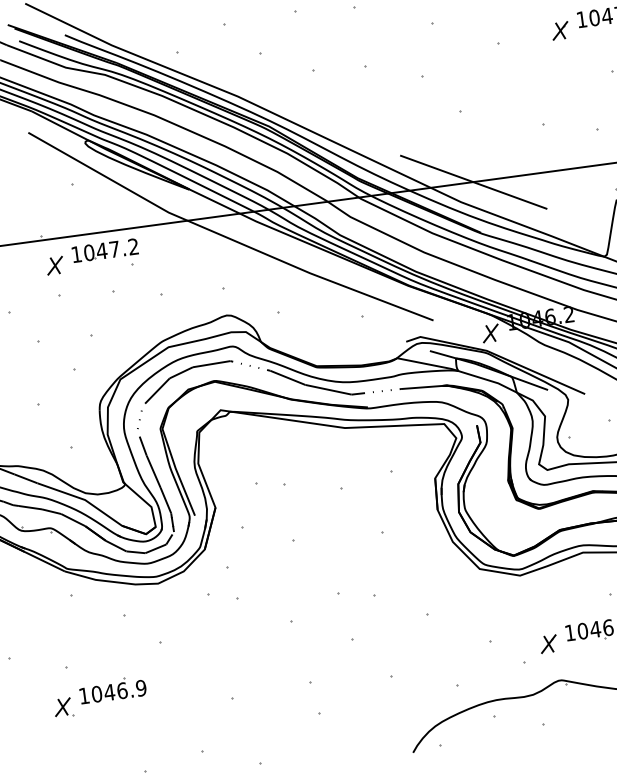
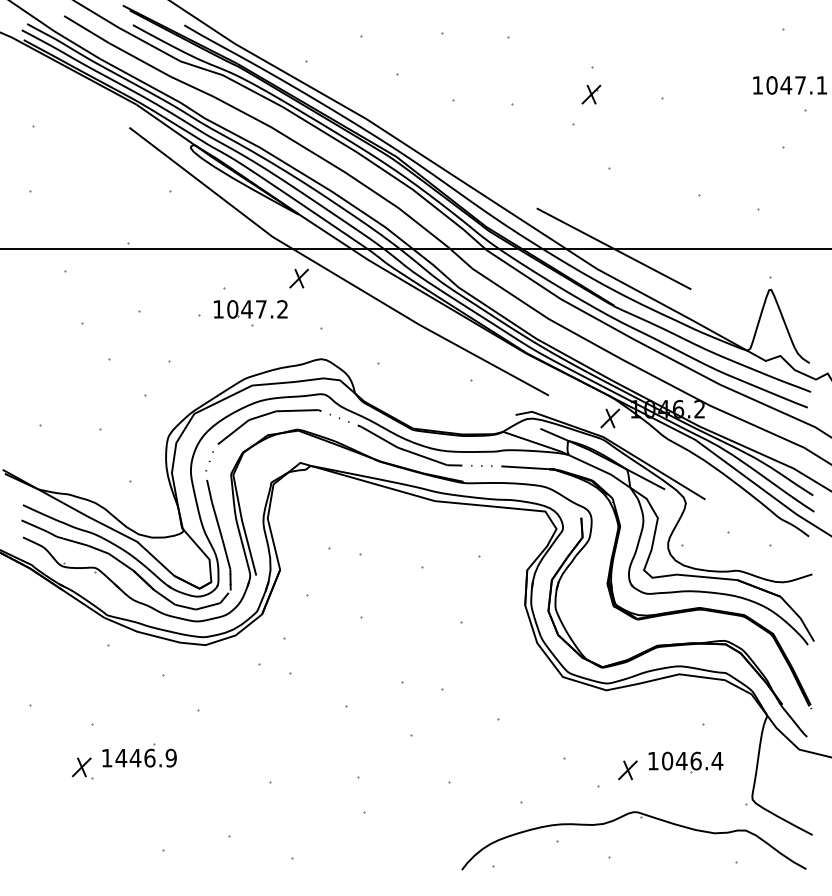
part: (560, 30) -> (591, 94), moved
part: (105, 250) -> (250, 309), moved
part: (54, 265) -> (298, 278), moved
text: (97, 693) -> (121, 757), 1046.9 -> 1446.9

